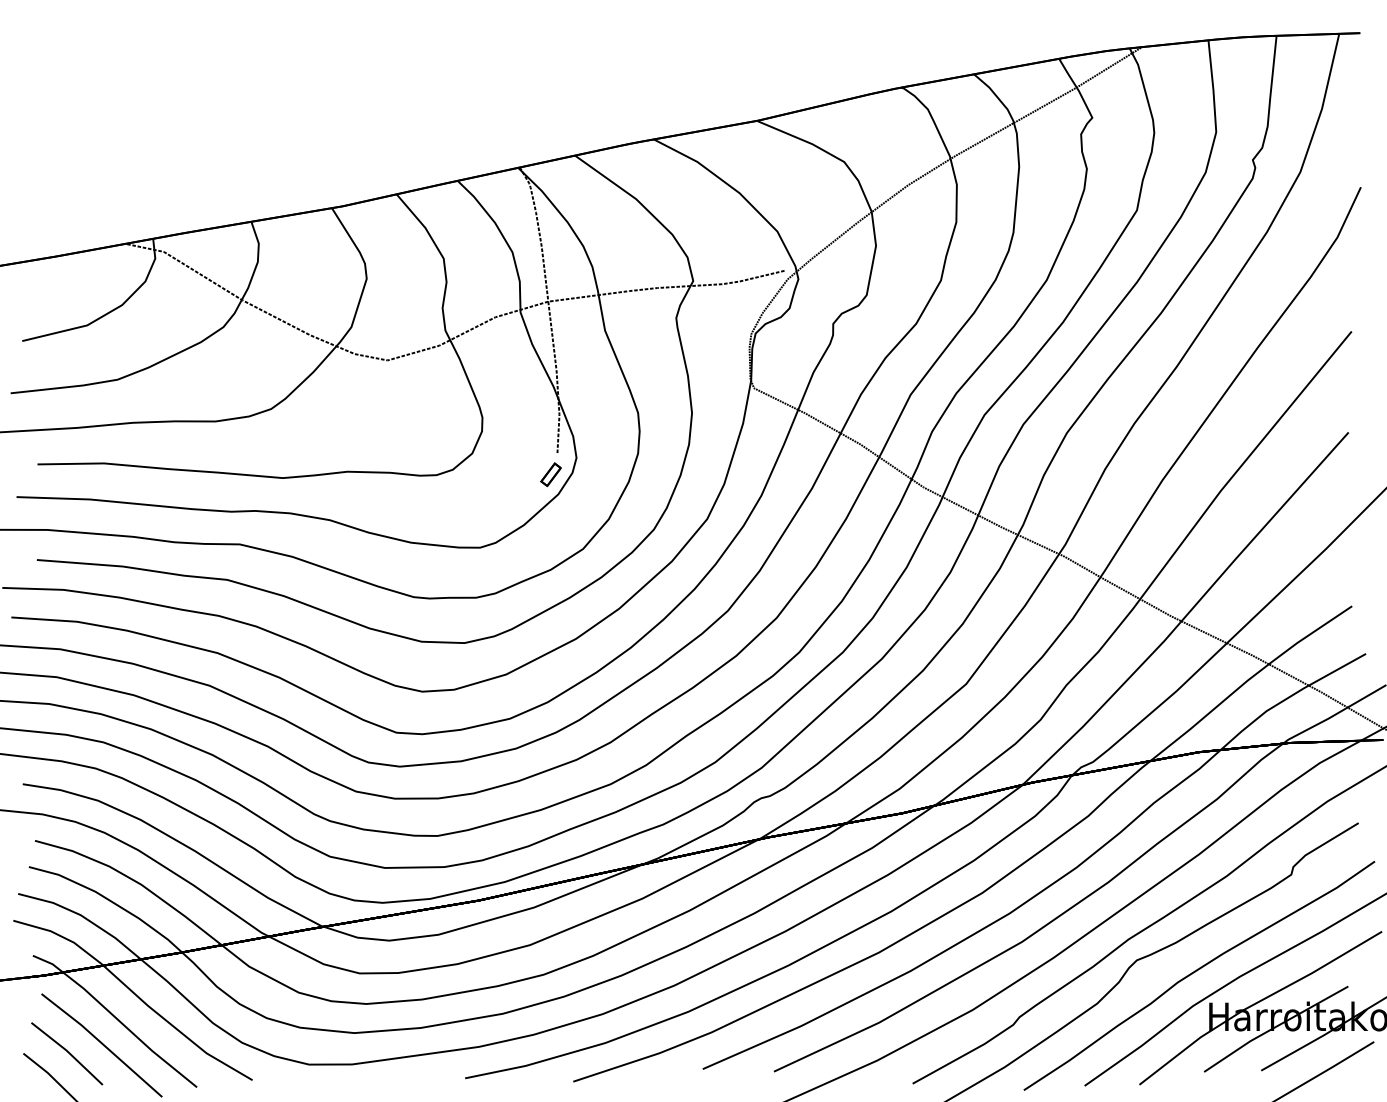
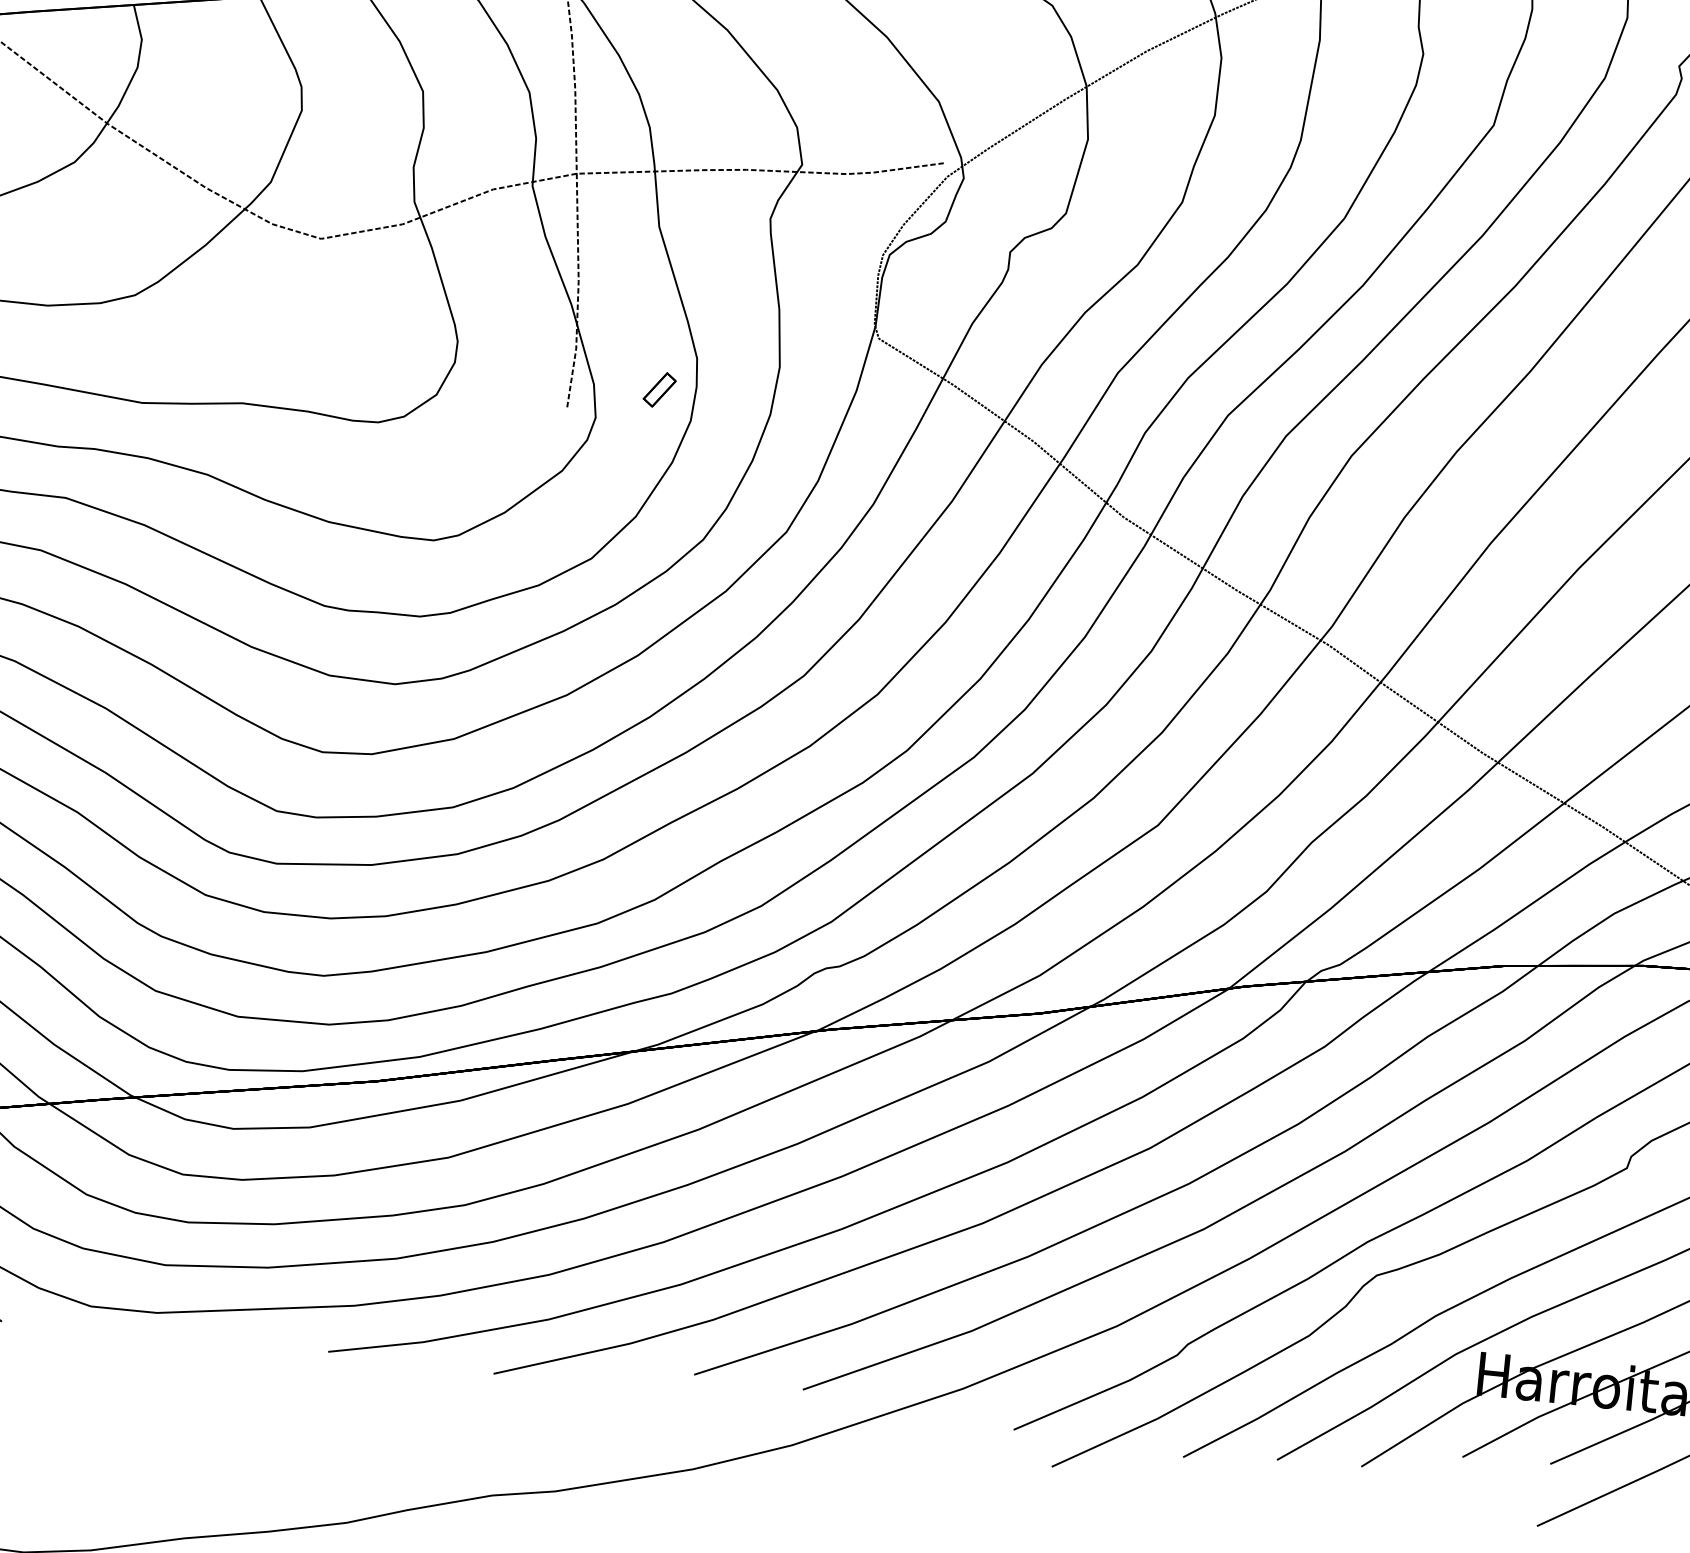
part: (550, 474) -> (658, 389), moved

